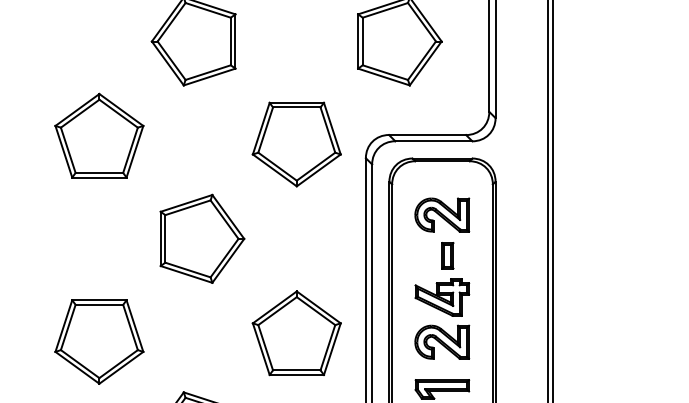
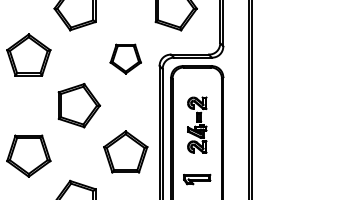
part: (296, 142) -> (125, 58), size x0.7
part: (442, 277) -> (197, 124), size x0.7

